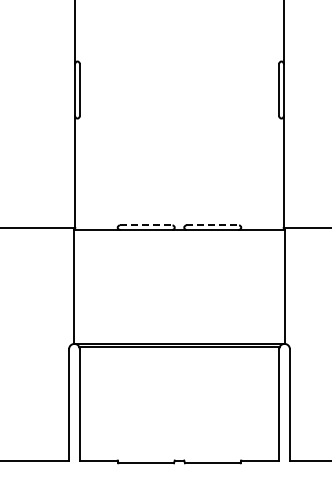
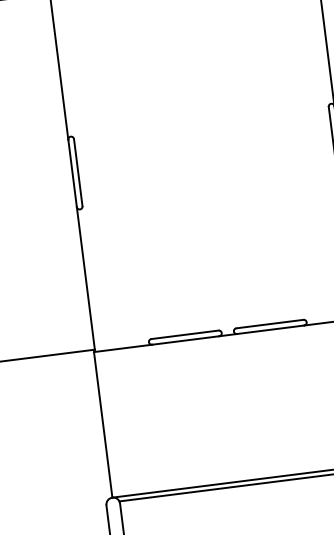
line: (146, 225) -> (185, 334), dashed -> solid
line: (213, 225) -> (270, 324), dashed -> solid

